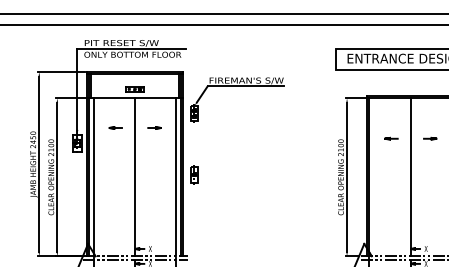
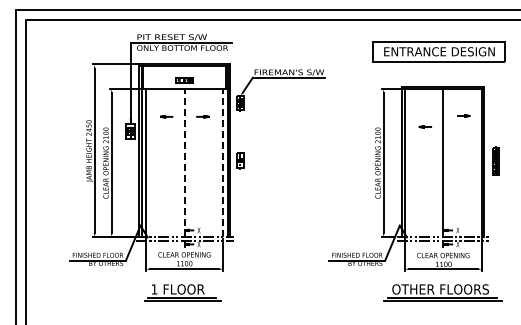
curve: (429, 138) -> (463, 115), moved
line: (134, 176) -> (184, 162), solid -> dashed
line: (176, 176) -> (223, 162), solid -> dashed

